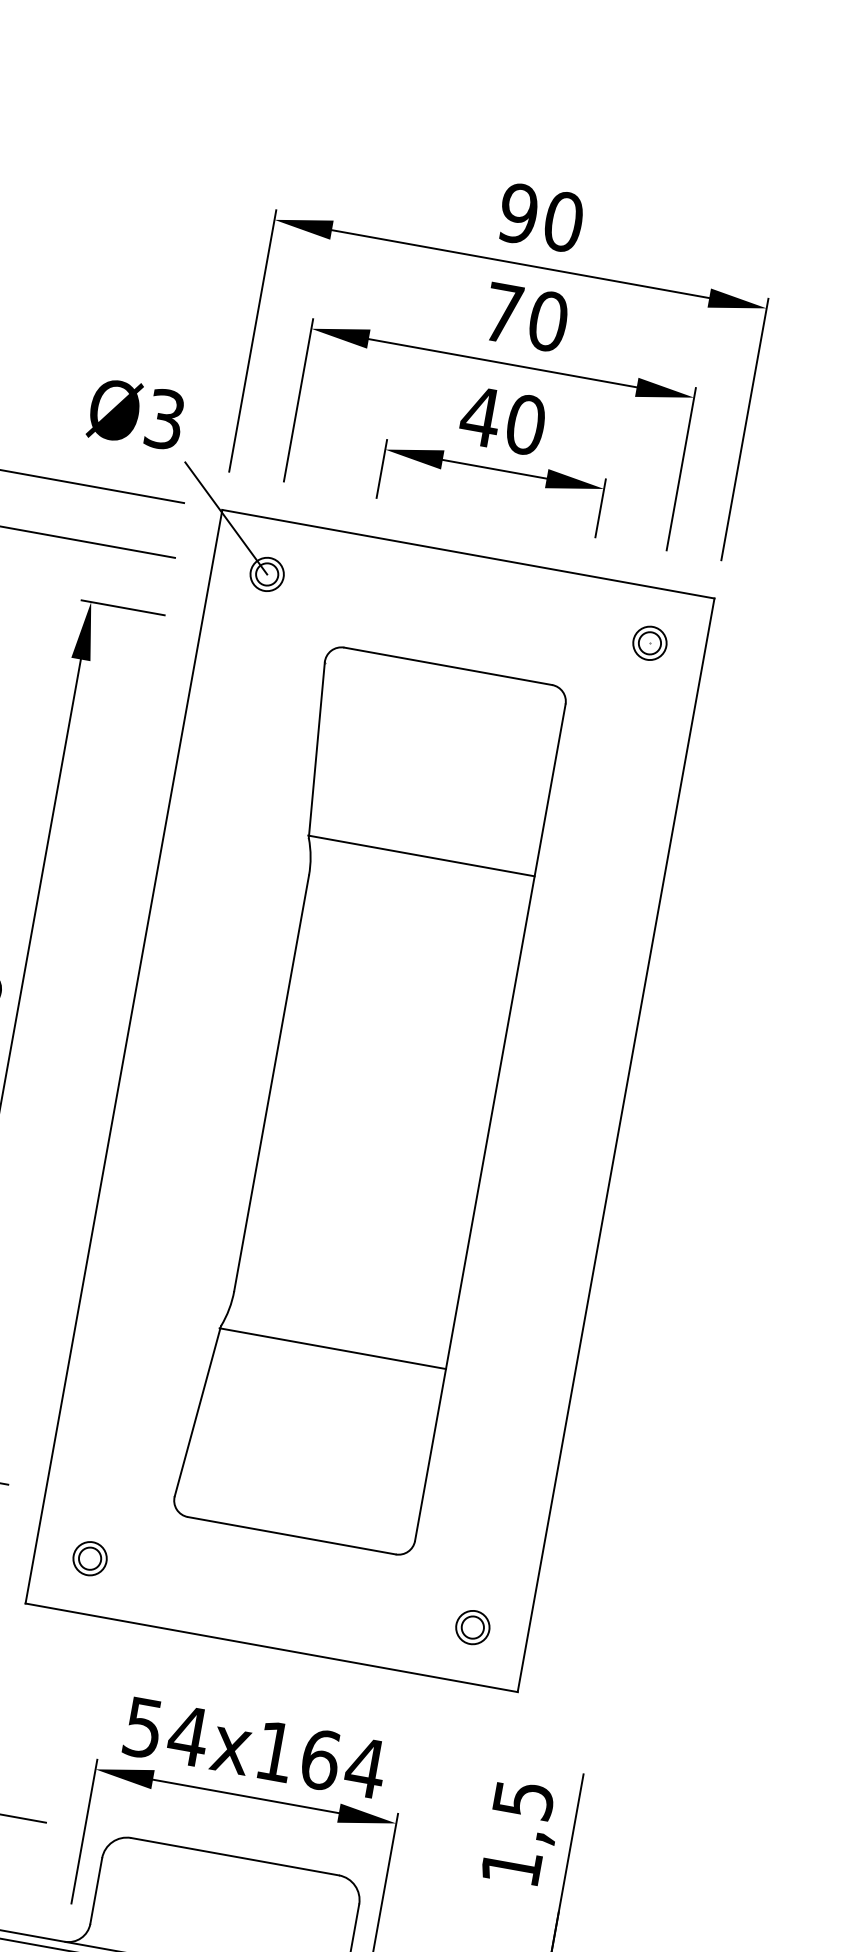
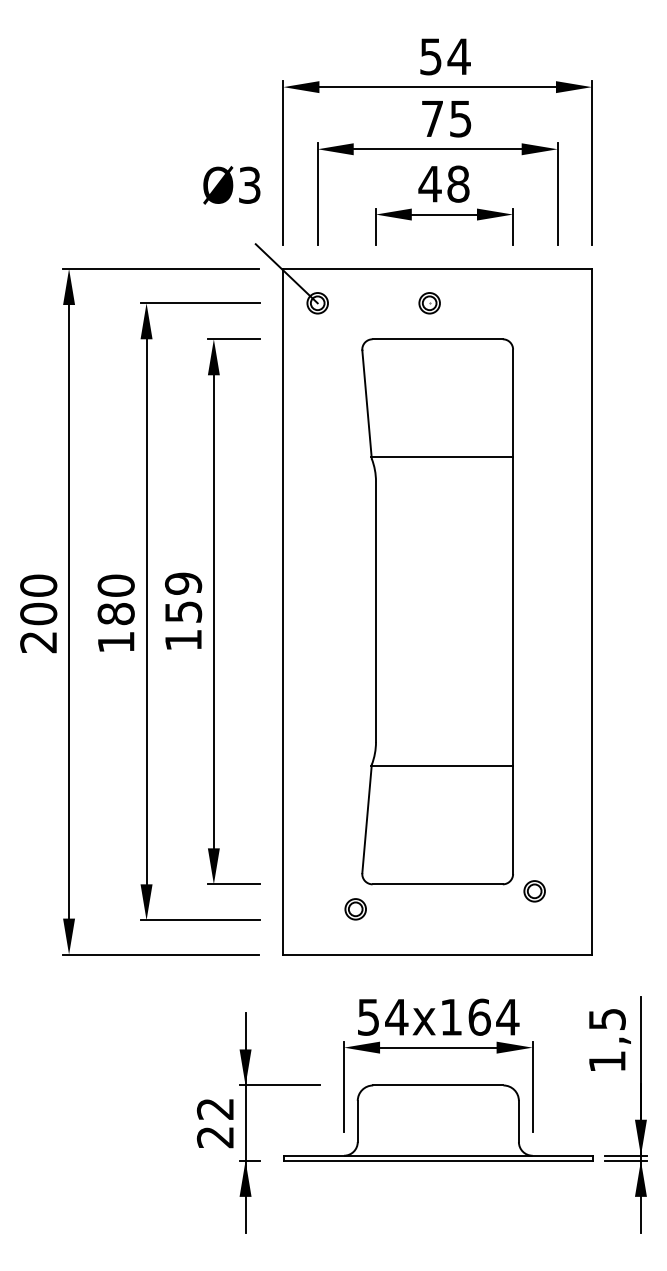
text: (540, 217) -> (444, 56), 90 -> 54
text: (547, 320) -> (460, 118), 70 -> 75
text: (135, 414) -> (231, 185), moved
text: (526, 423) -> (458, 183), 40 -> 48
part: (649, 643) -> (429, 303), moved
part: (89, 1558) -> (355, 909), moved
part: (472, 1627) -> (534, 891), moved

